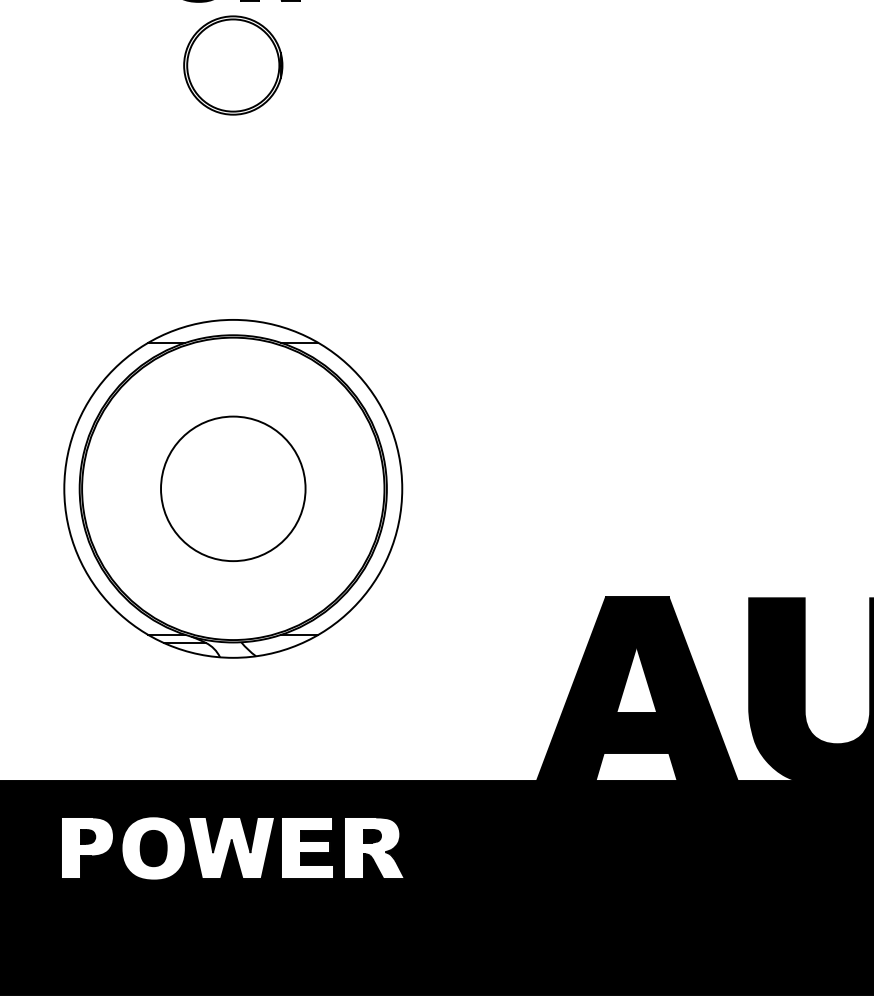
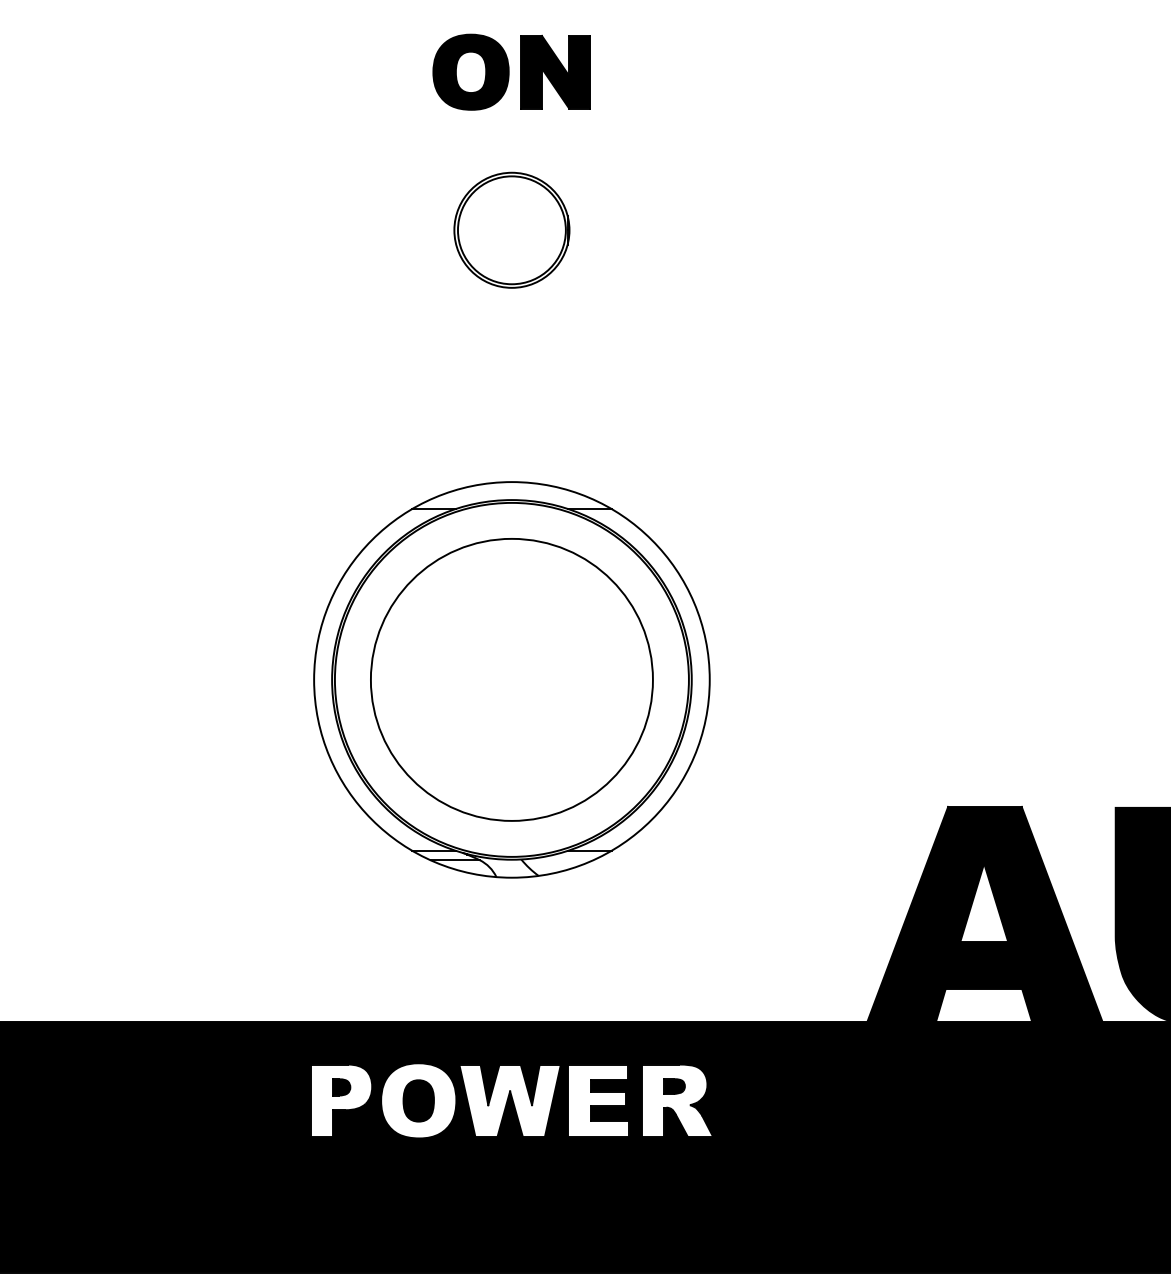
part: (232, 64) -> (511, 229), moved
circle: (232, 488) -> (511, 679), size x1.67

